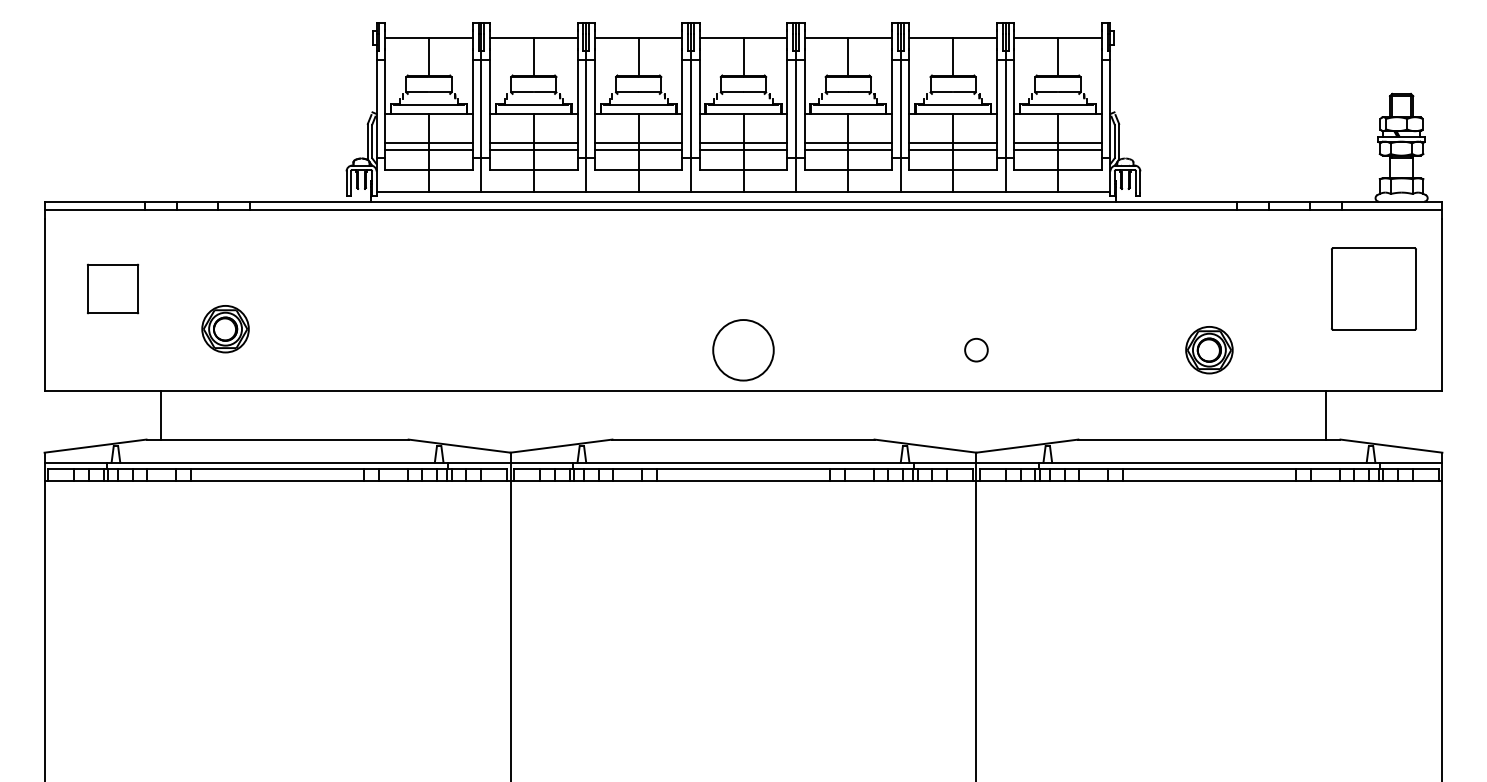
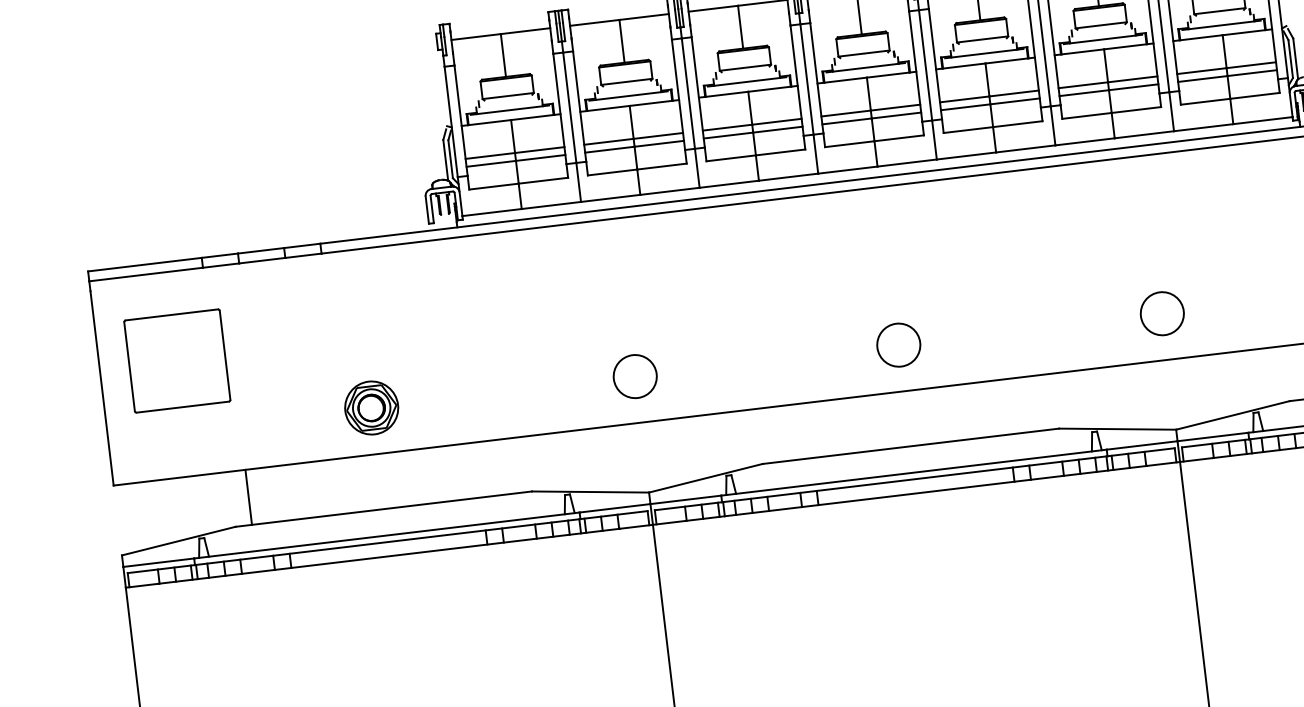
part: (112, 288) -> (176, 360), size x1.67
part: (225, 329) -> (371, 408), moved
circle: (510, 349) -> (635, 375), added
circle: (743, 349) -> (898, 344), size x0.62
circle: (976, 350) -> (1162, 314), size x1.67

